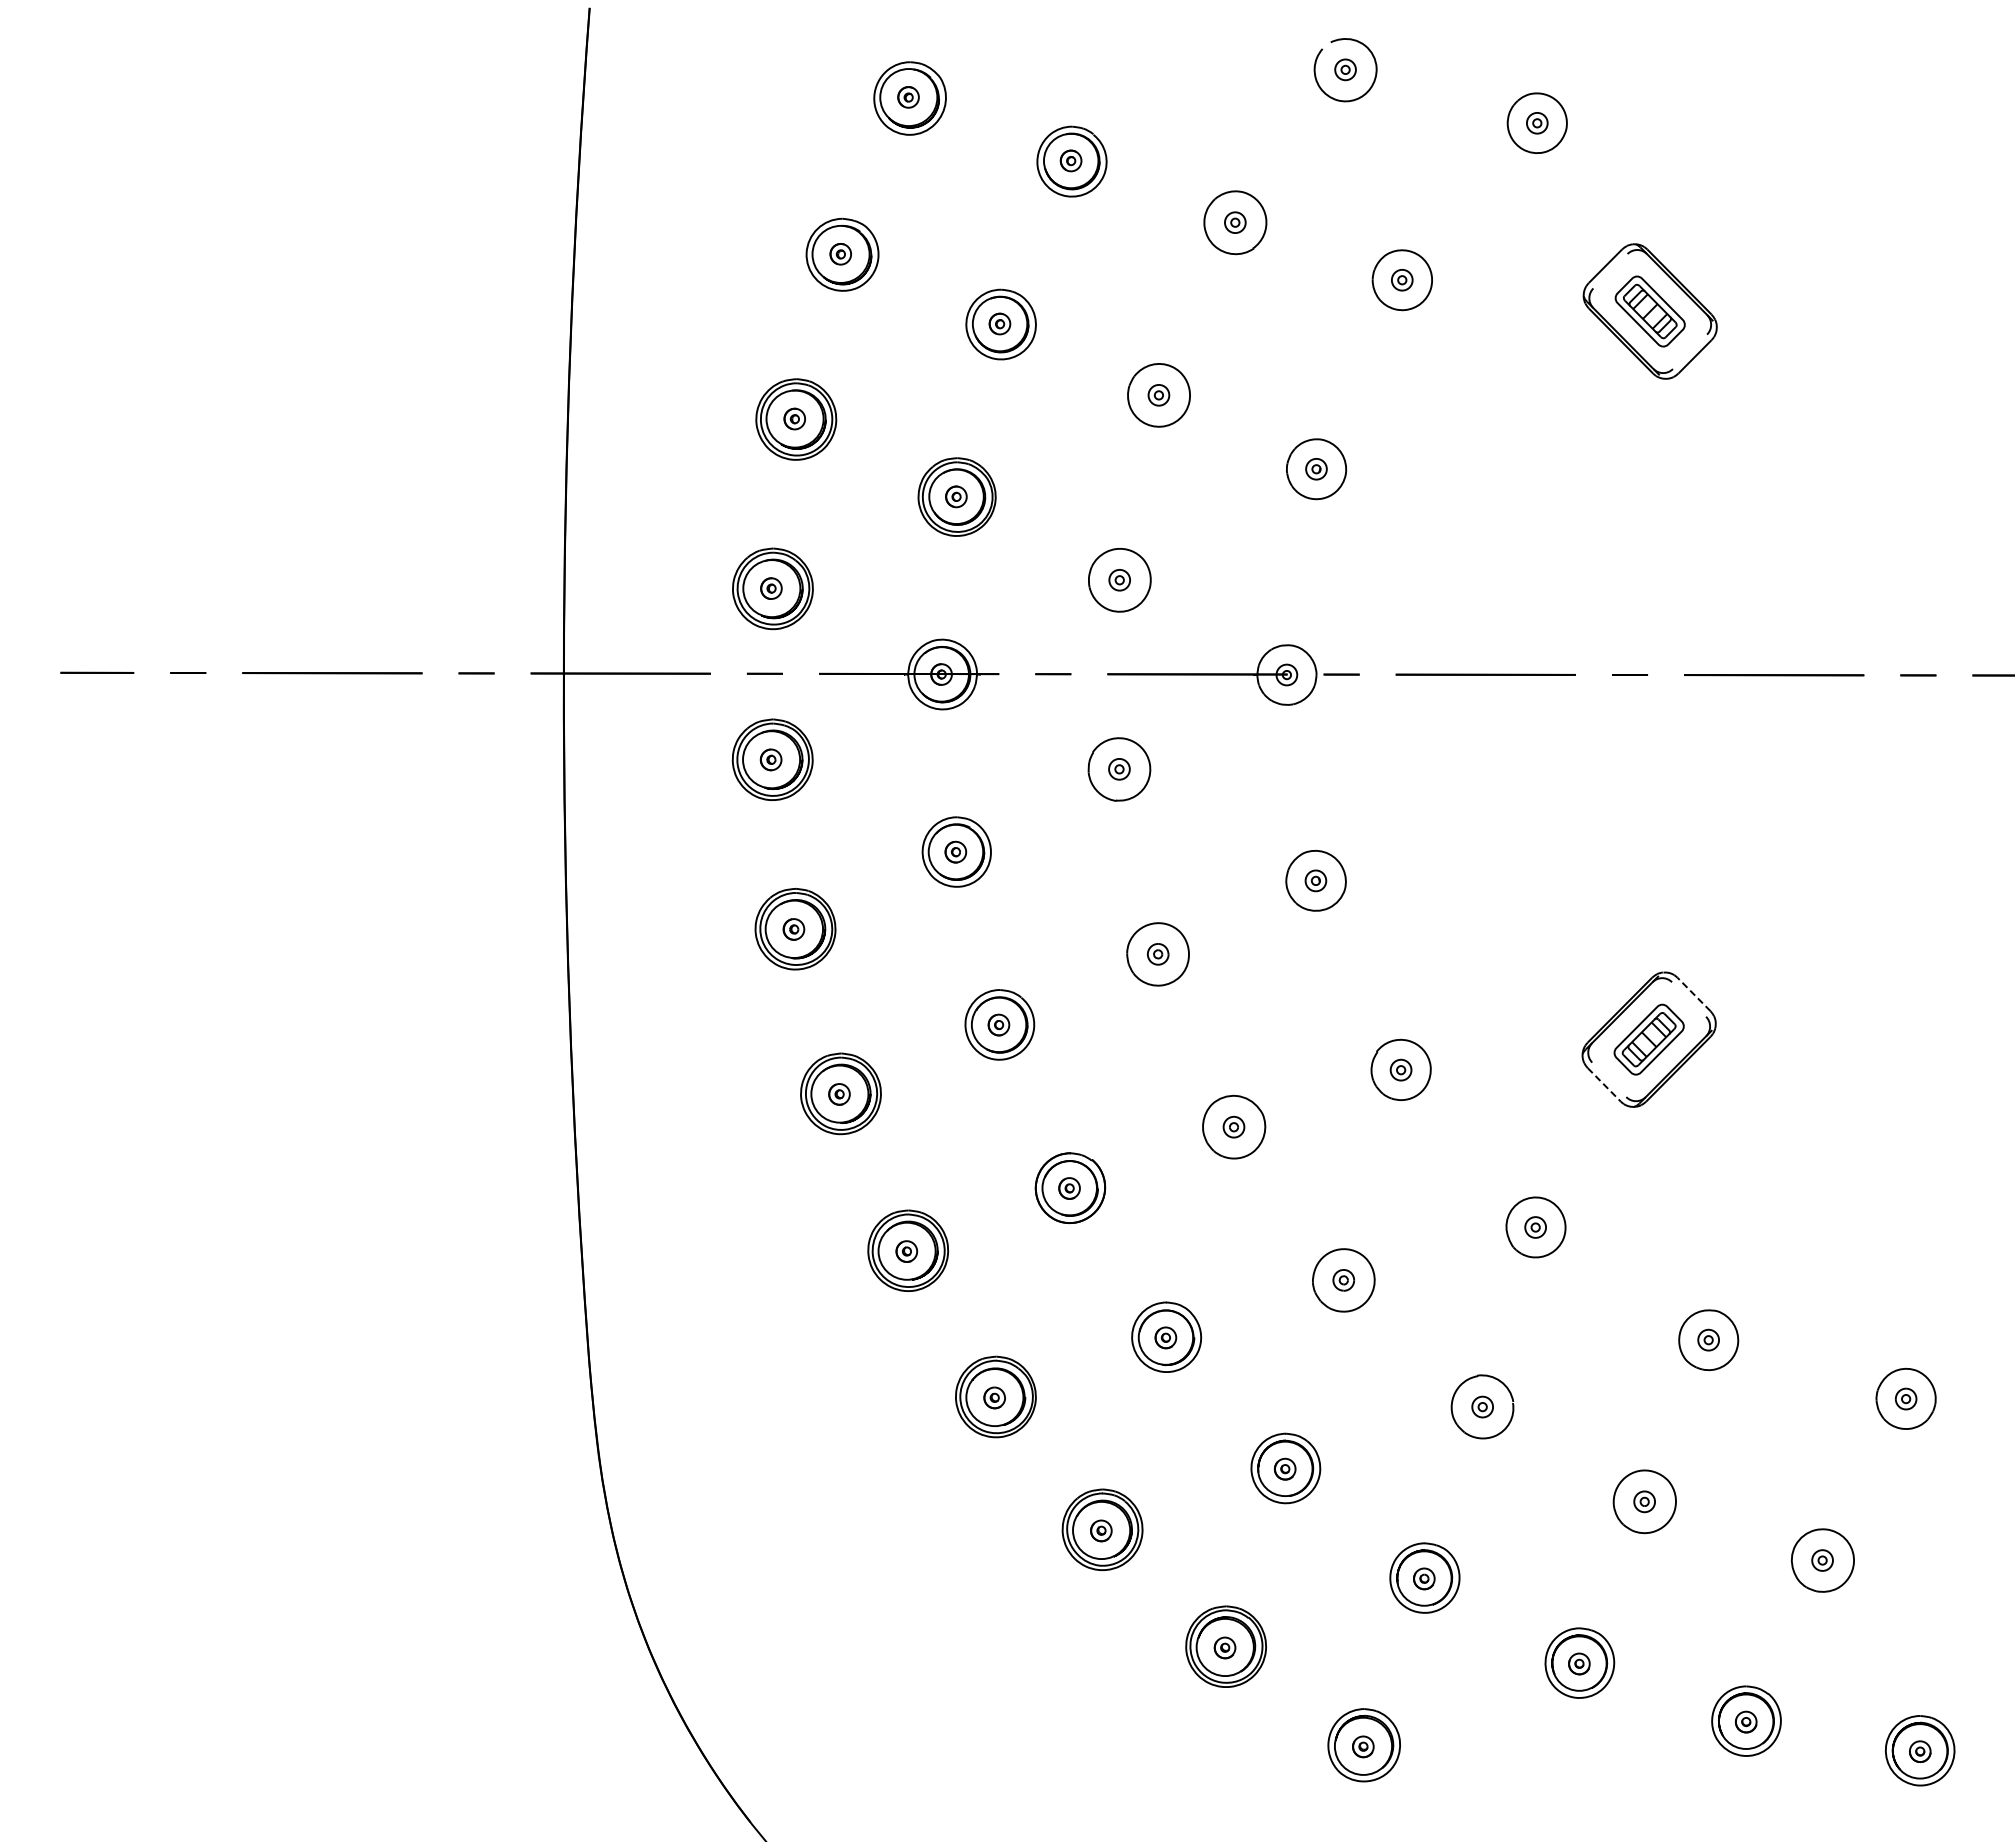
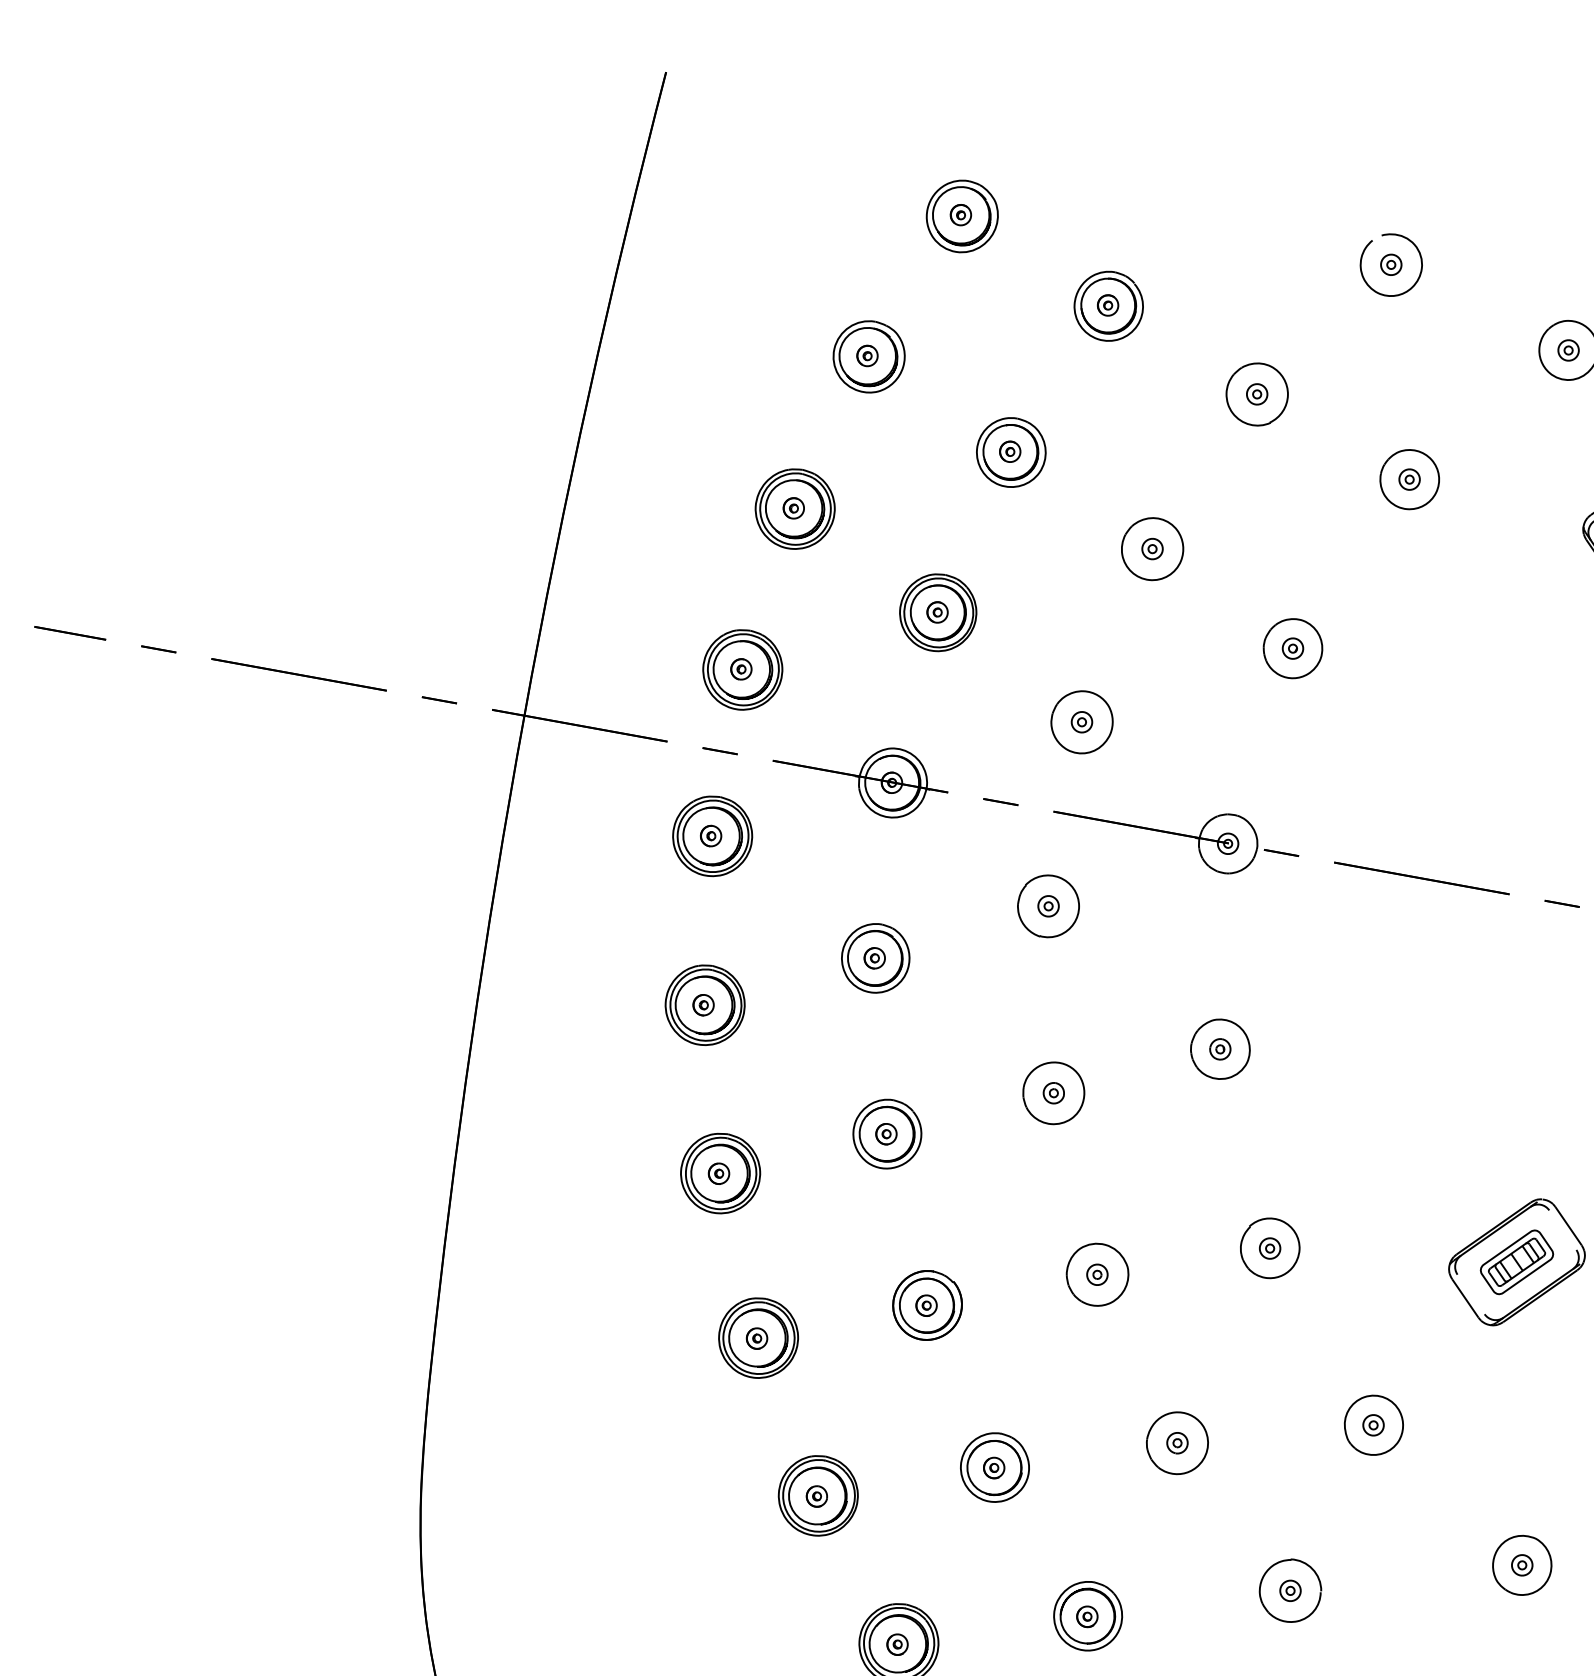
line: (1694, 994) -> (1569, 1226), dashed -> solid
line: (1604, 1084) -> (1465, 1298), dashed -> solid

